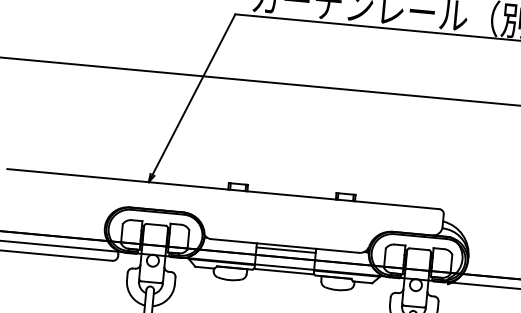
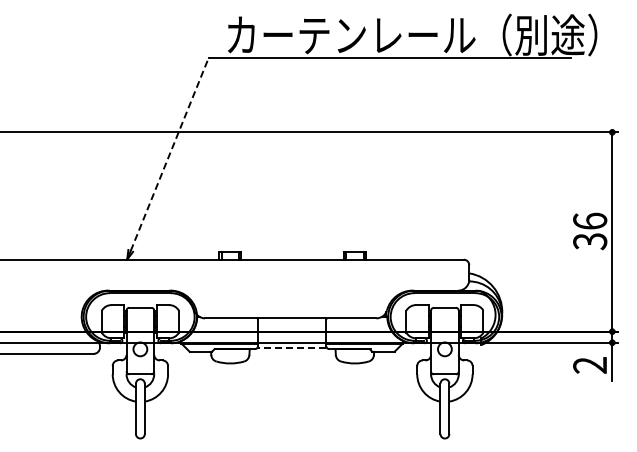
line: (193, 93) -> (169, 153), solid -> dashed
line: (285, 250) -> (291, 323), removed
line: (283, 271) -> (291, 347), solid -> dashed

